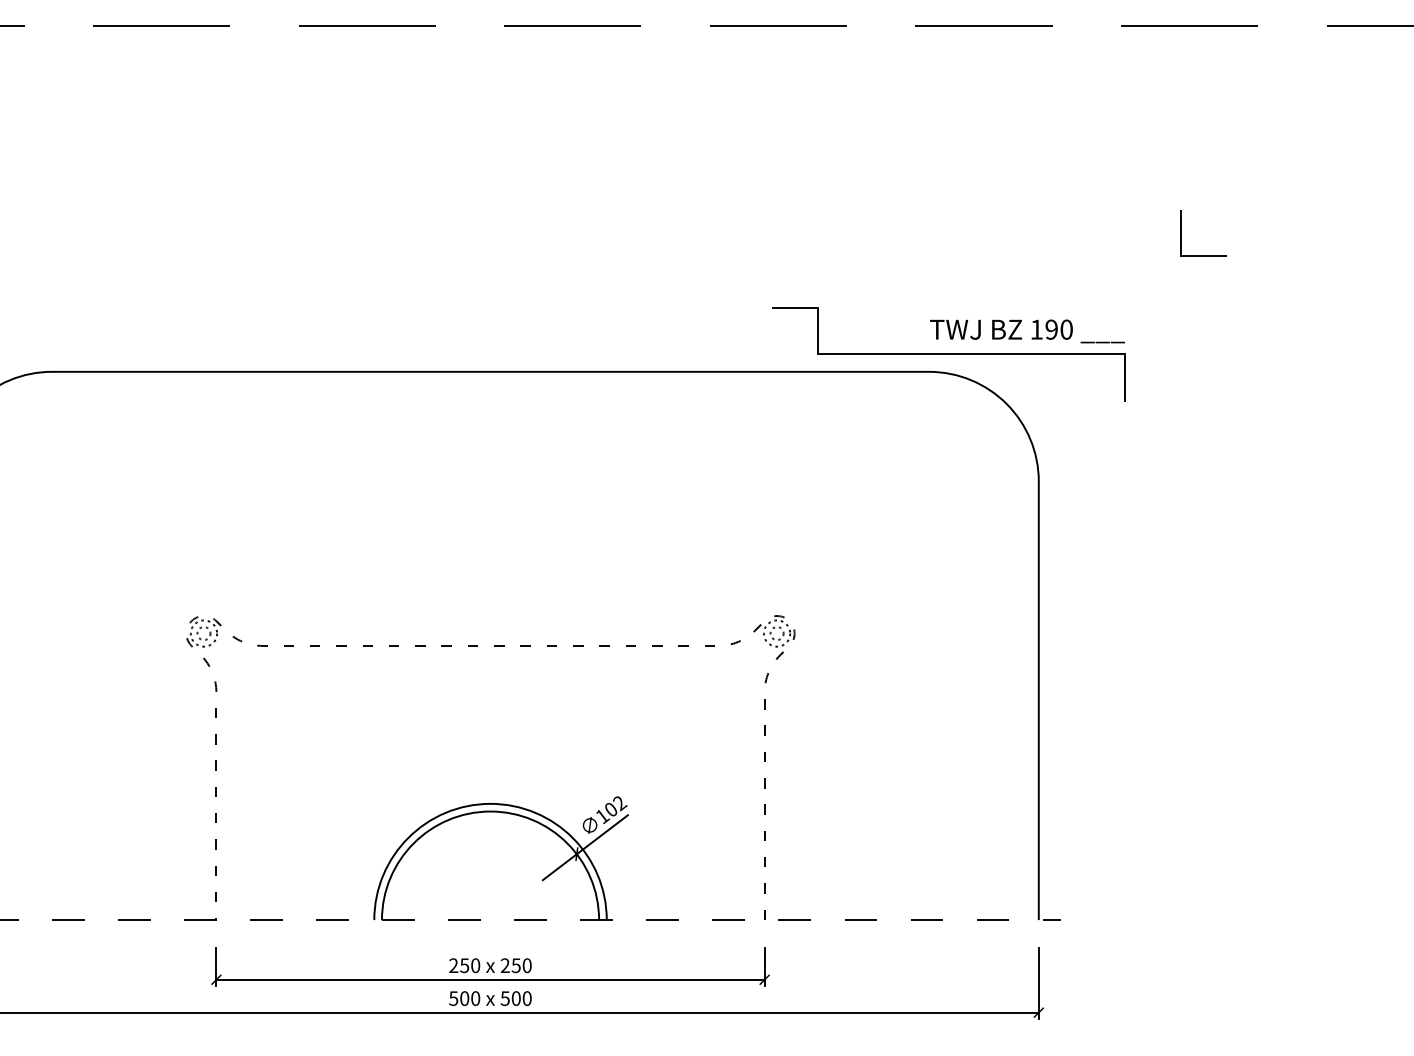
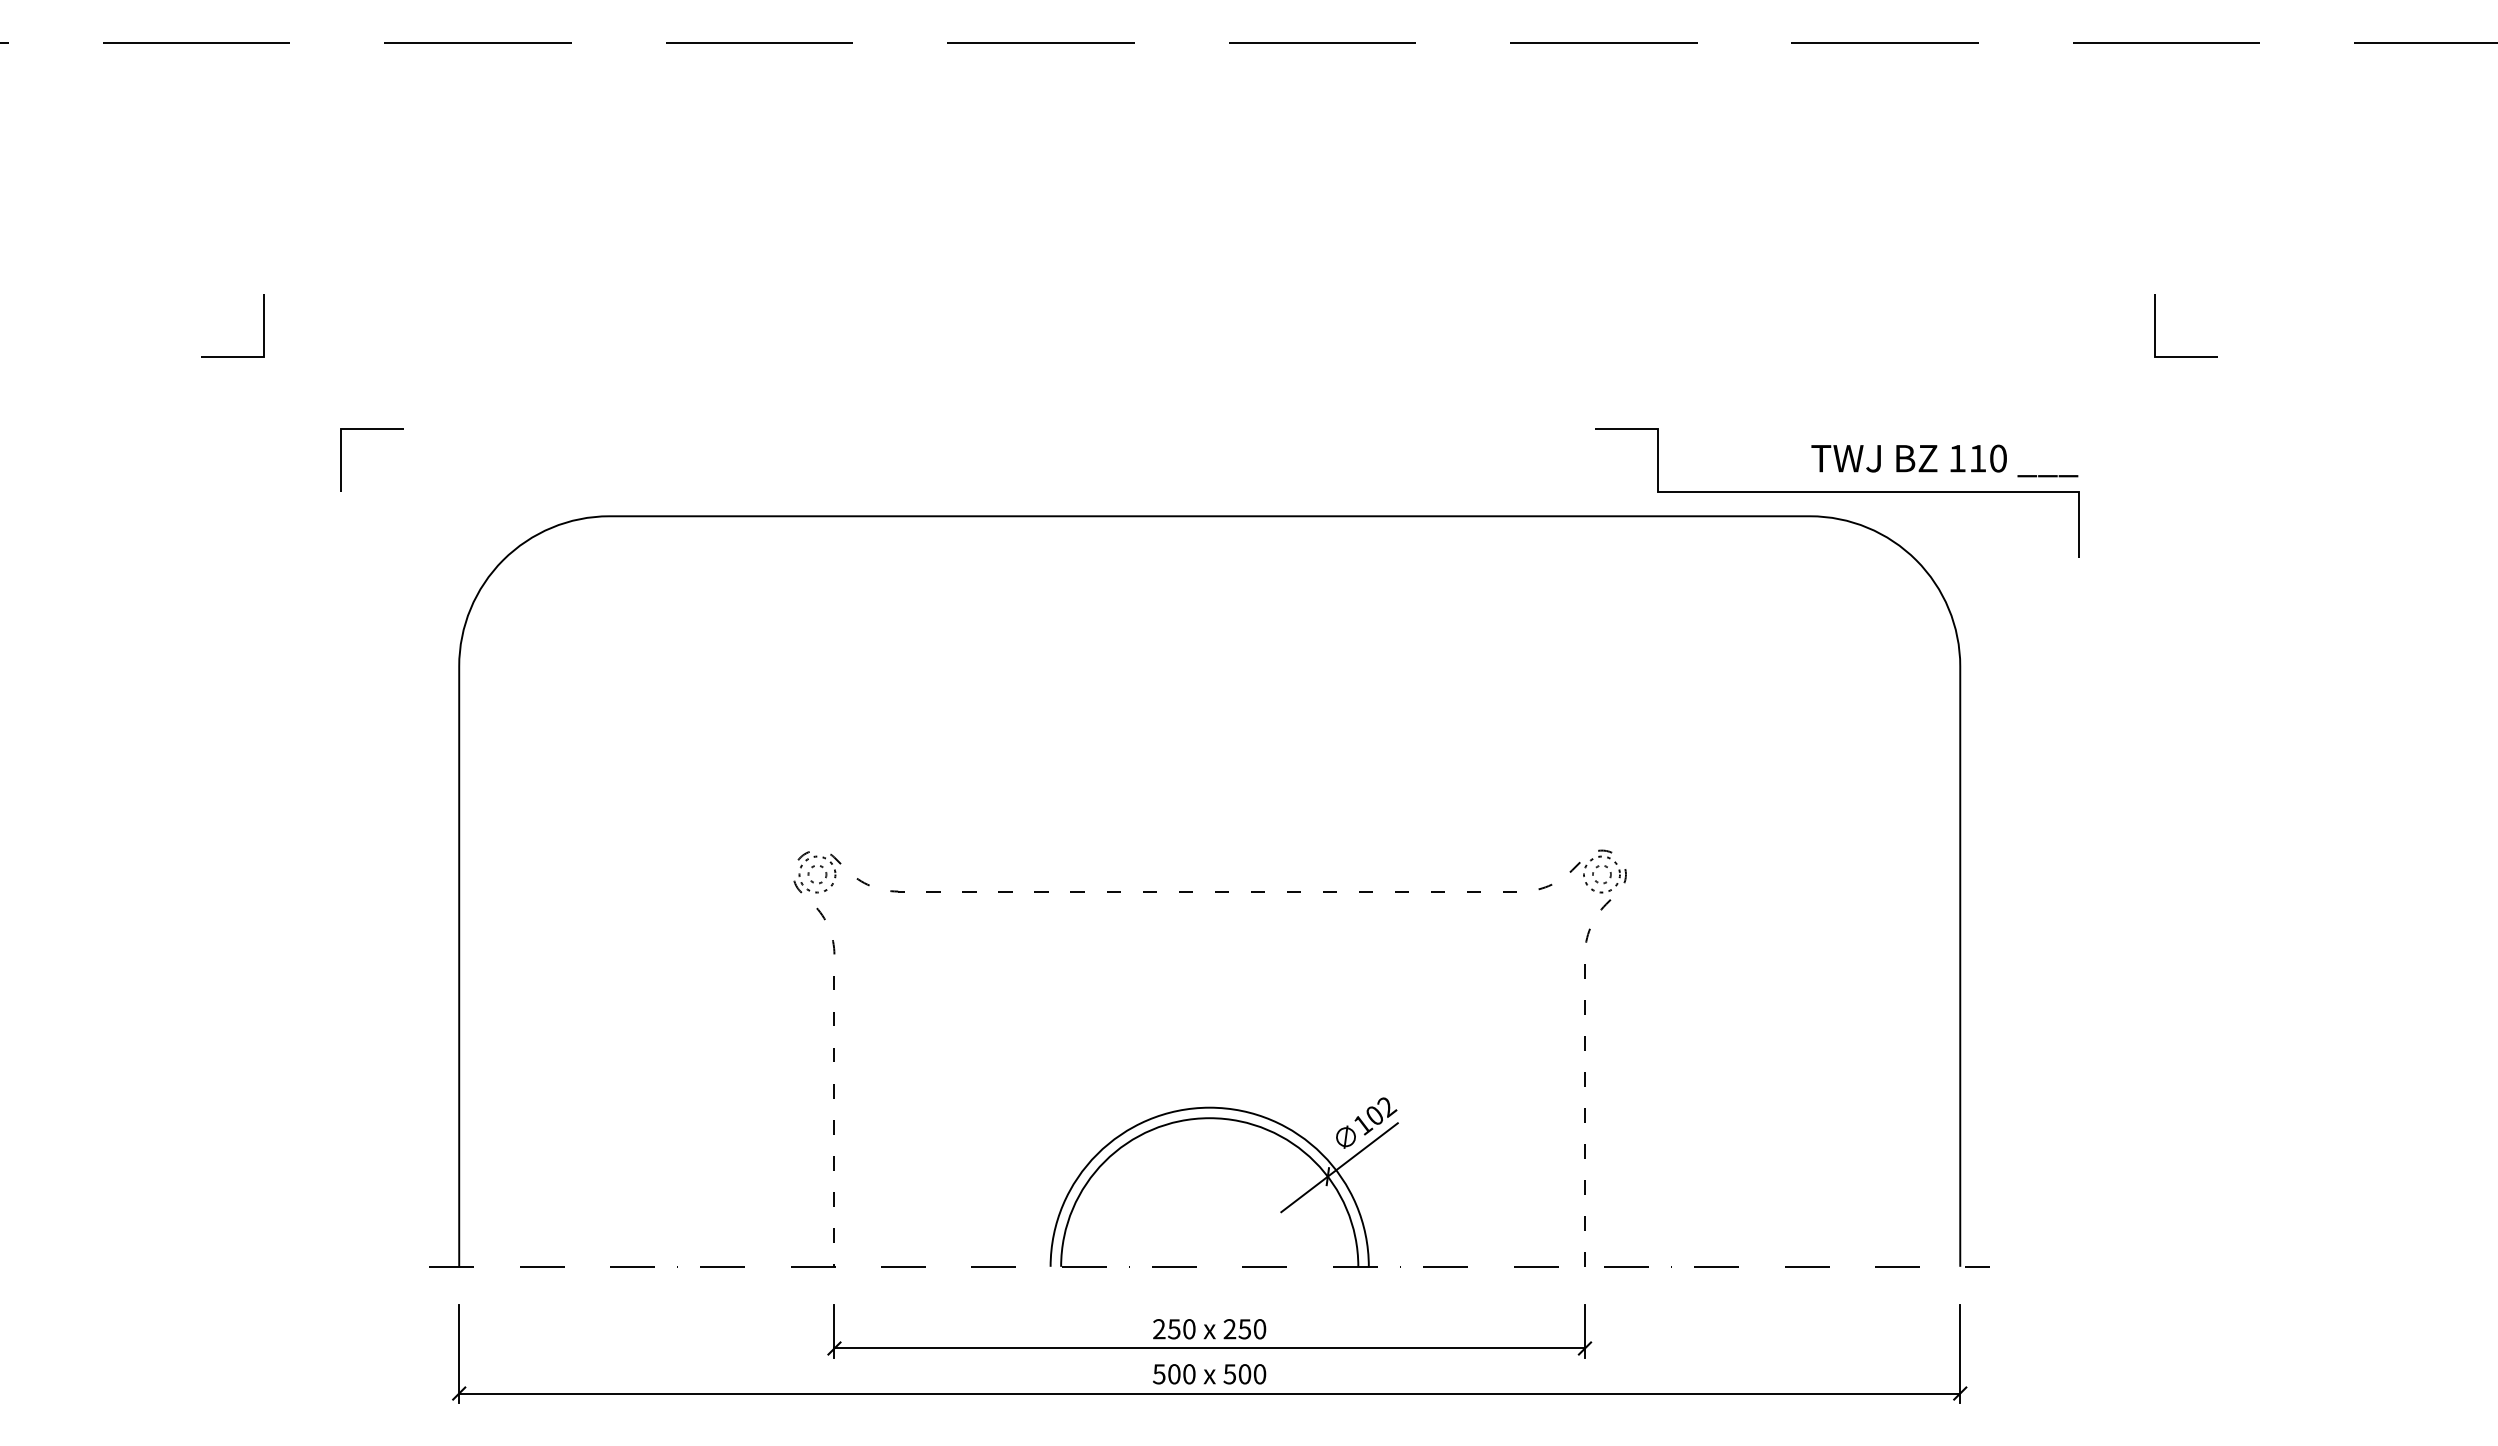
text: (1051, 329) -> (1977, 458), 190 -> 110

